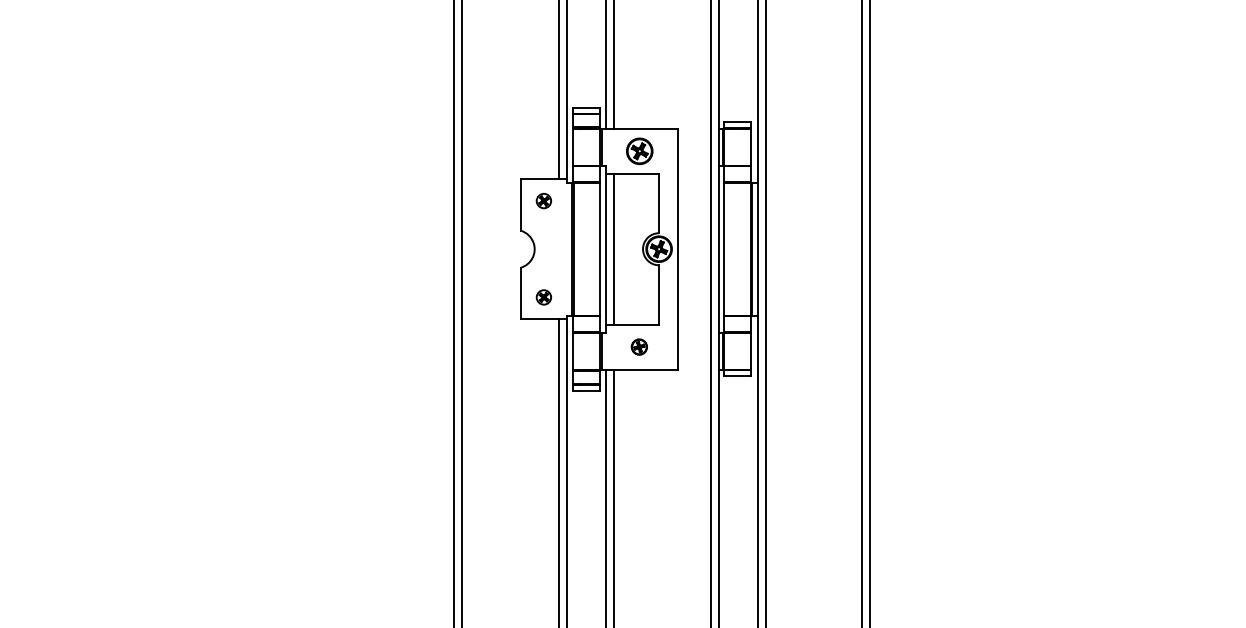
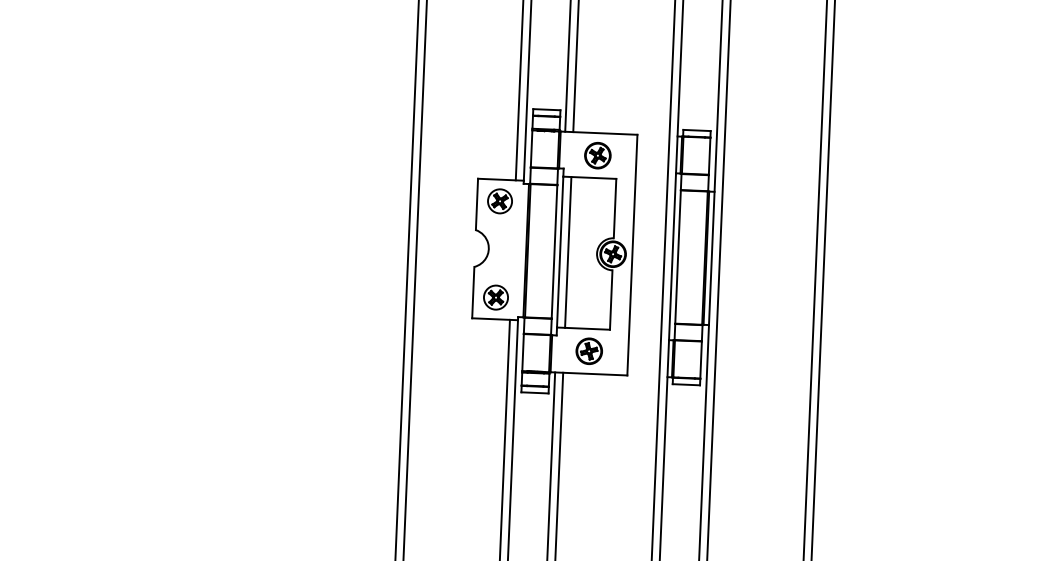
part: (543, 200) -> (499, 200), size x1.67
part: (543, 297) -> (495, 297), size x1.67
part: (639, 346) -> (589, 350), size x1.67

